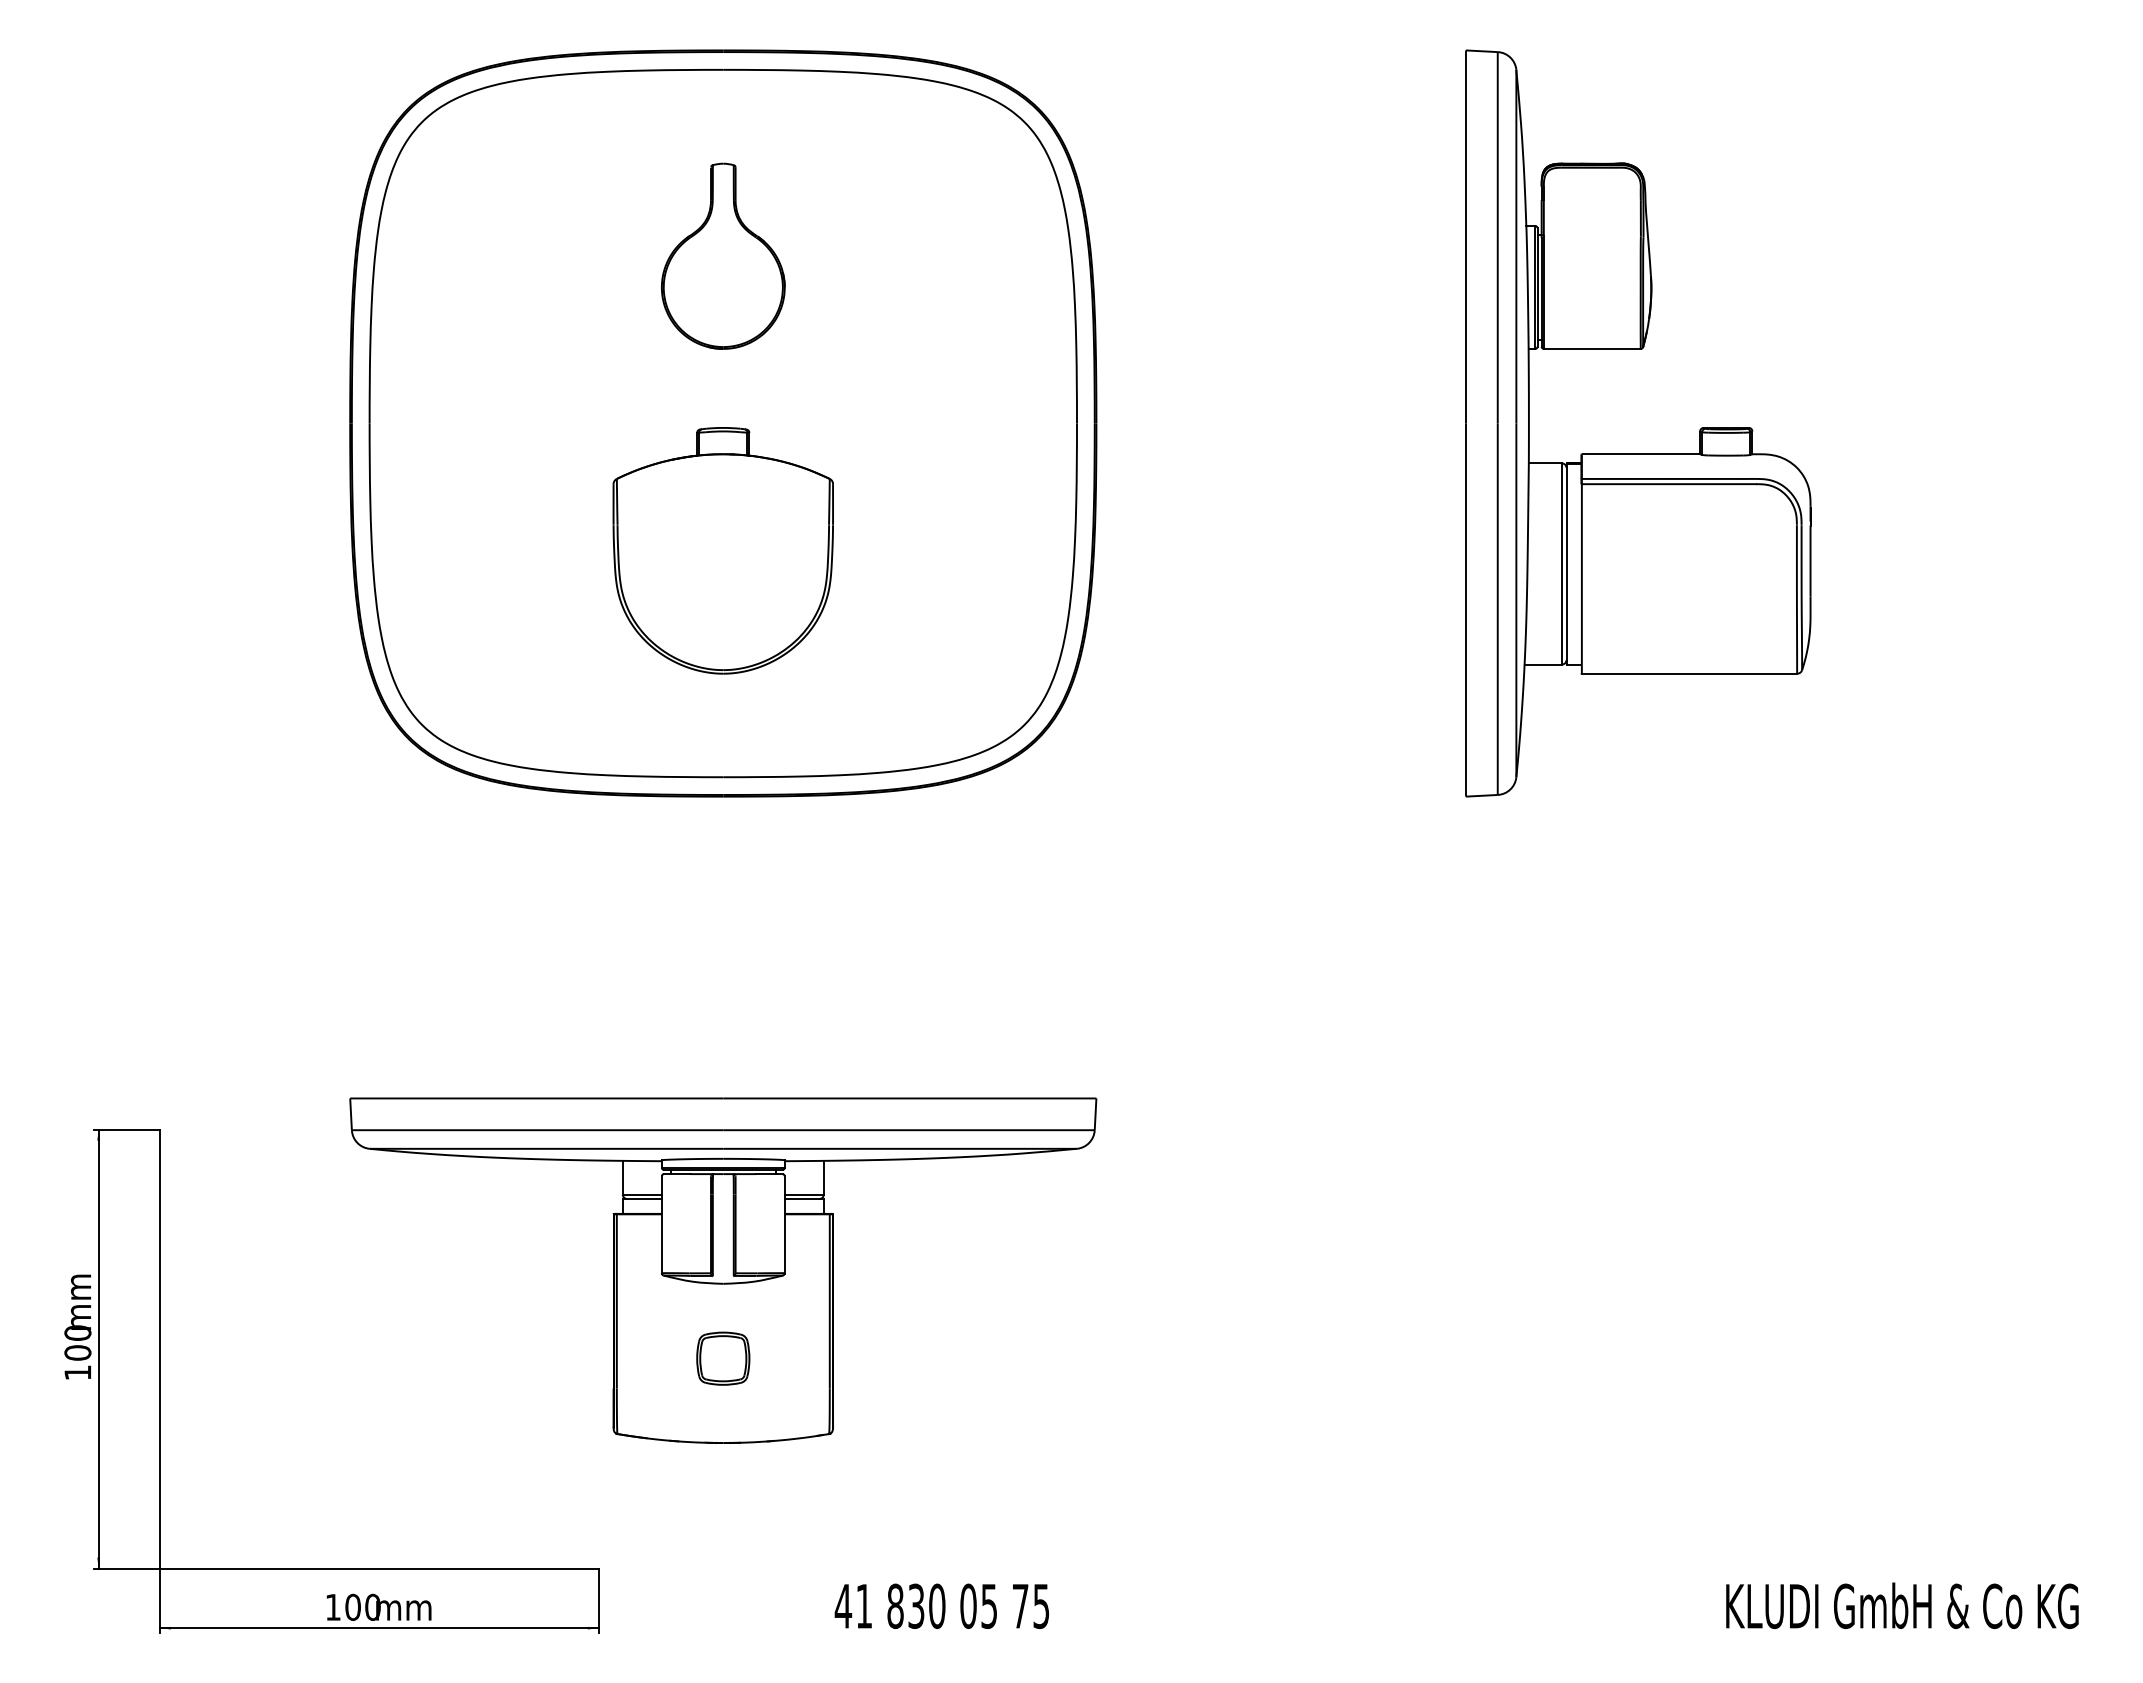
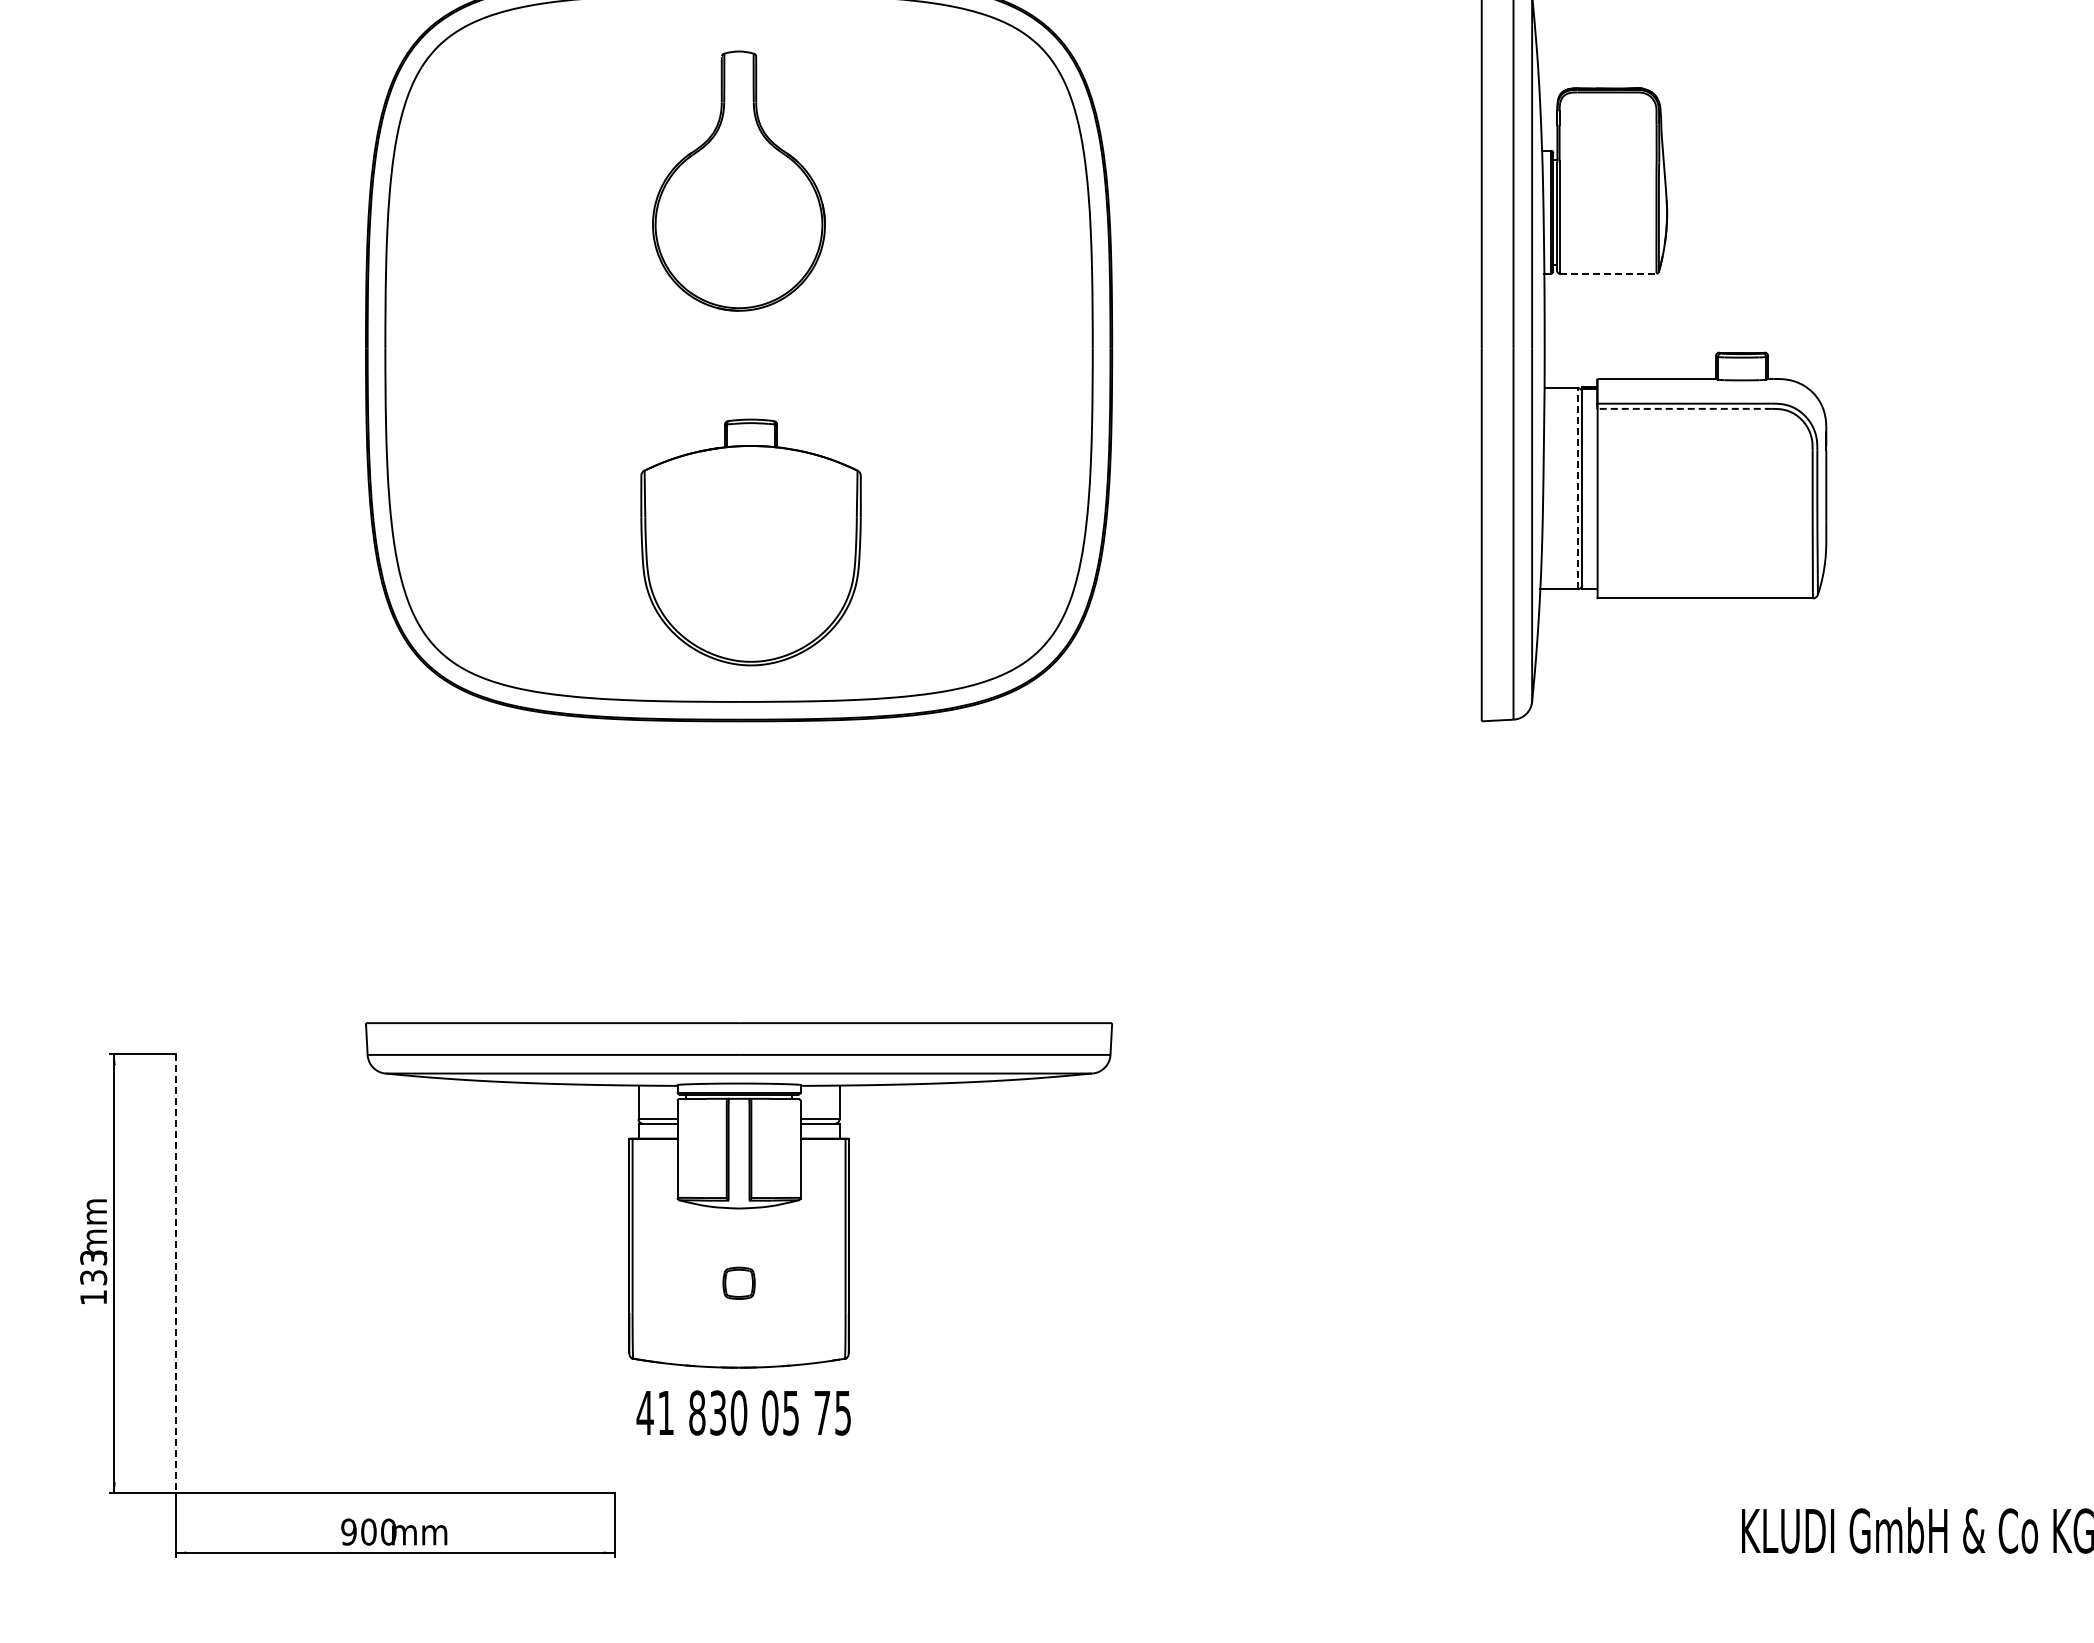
part: (723, 255) -> (739, 180), size x1.4
line: (1592, 348) -> (1608, 273), solid -> dashed
line: (1668, 484) -> (1684, 409), solid -> dashed
part: (722, 550) -> (750, 542), moved
line: (1562, 563) -> (1578, 488), solid -> dashed
text: (77, 1342) -> (93, 1267), 100 -> 133
line: (159, 1349) -> (175, 1274), solid -> dashed
part: (723, 1358) -> (739, 1283), size x0.6
text: (941, 1605) -> (743, 1412), moved
text: (332, 1606) -> (348, 1531), 100 -> 900

